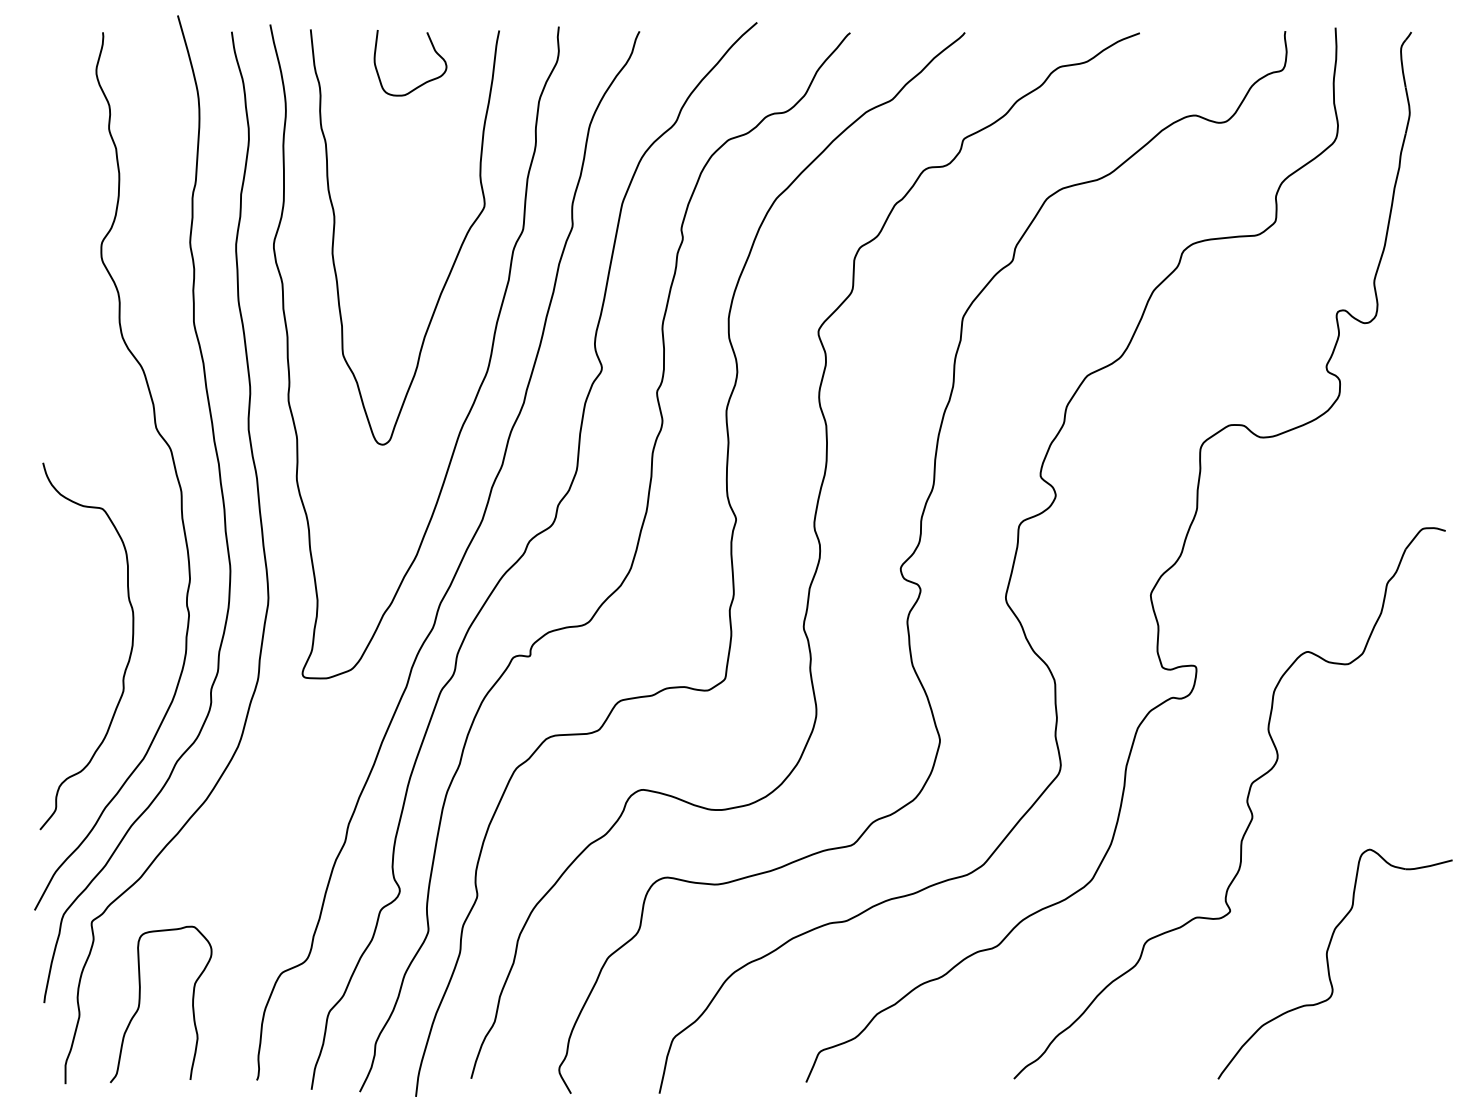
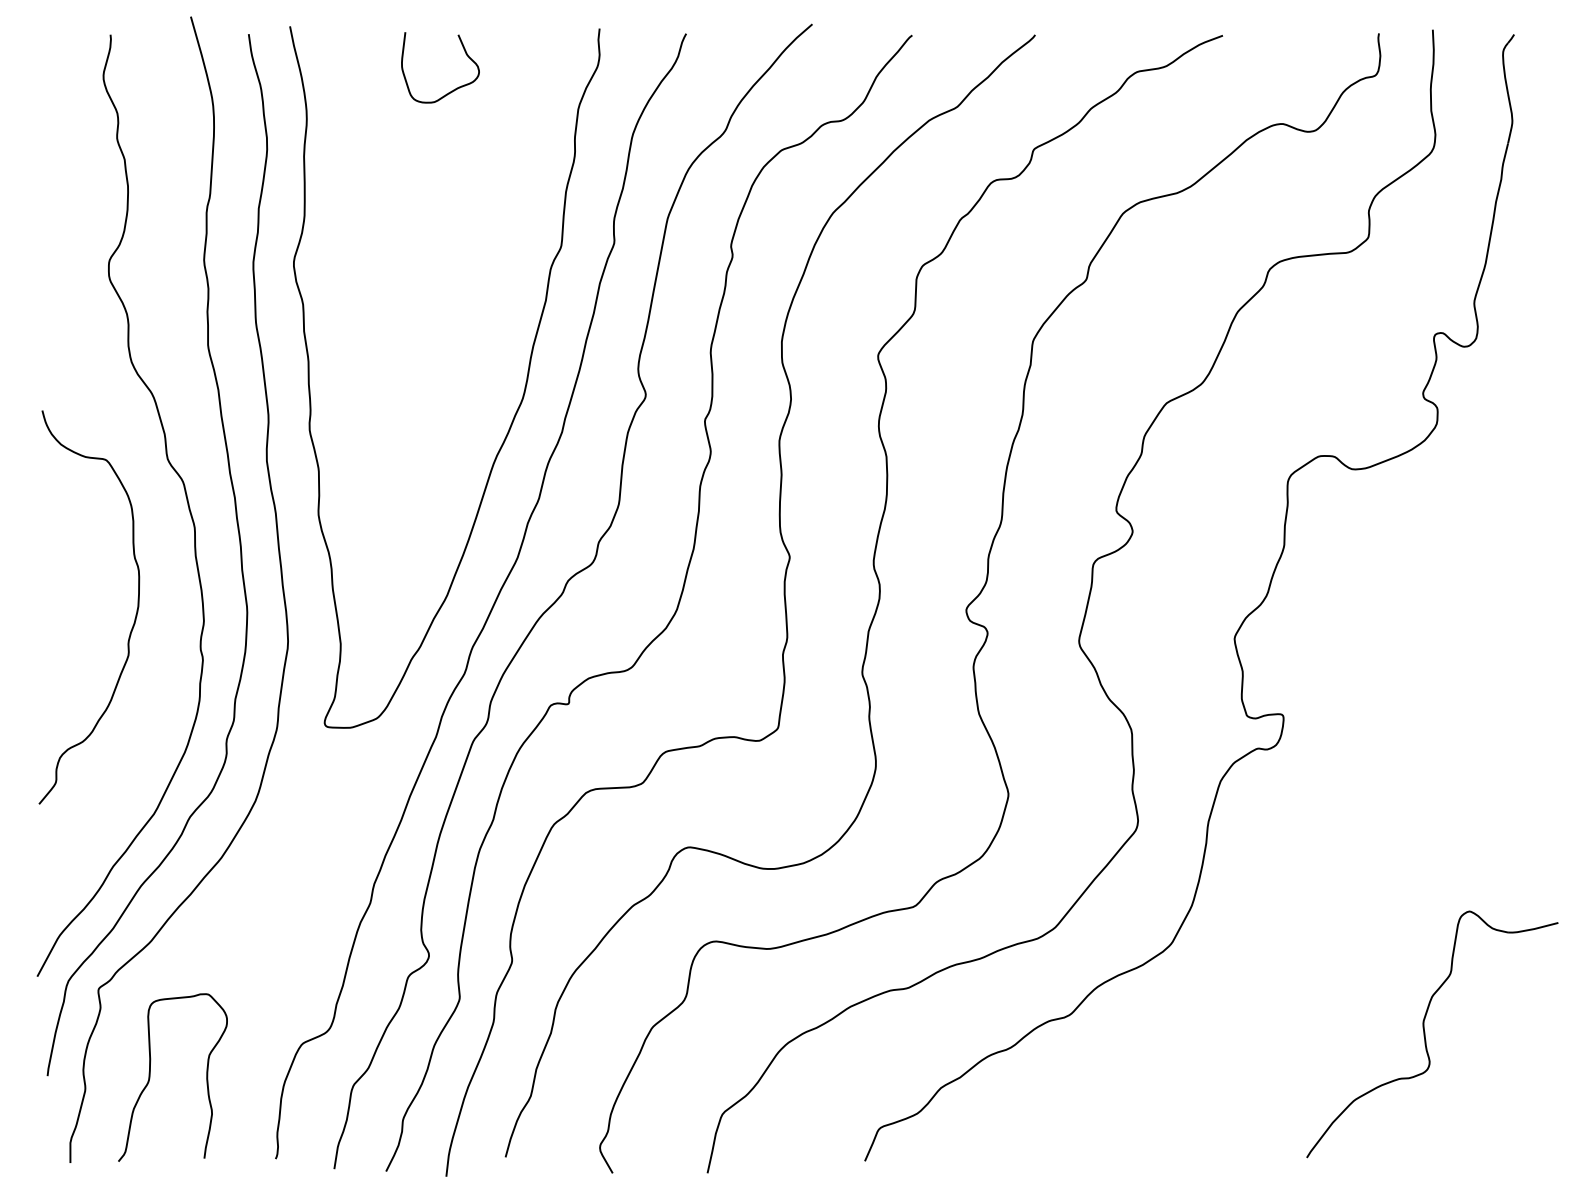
curve: (456, 255) -> (489, 274), removed
curve: (129, 656) -> (134, 618), moved
part: (1246, 803) -> (1337, 861), removed

